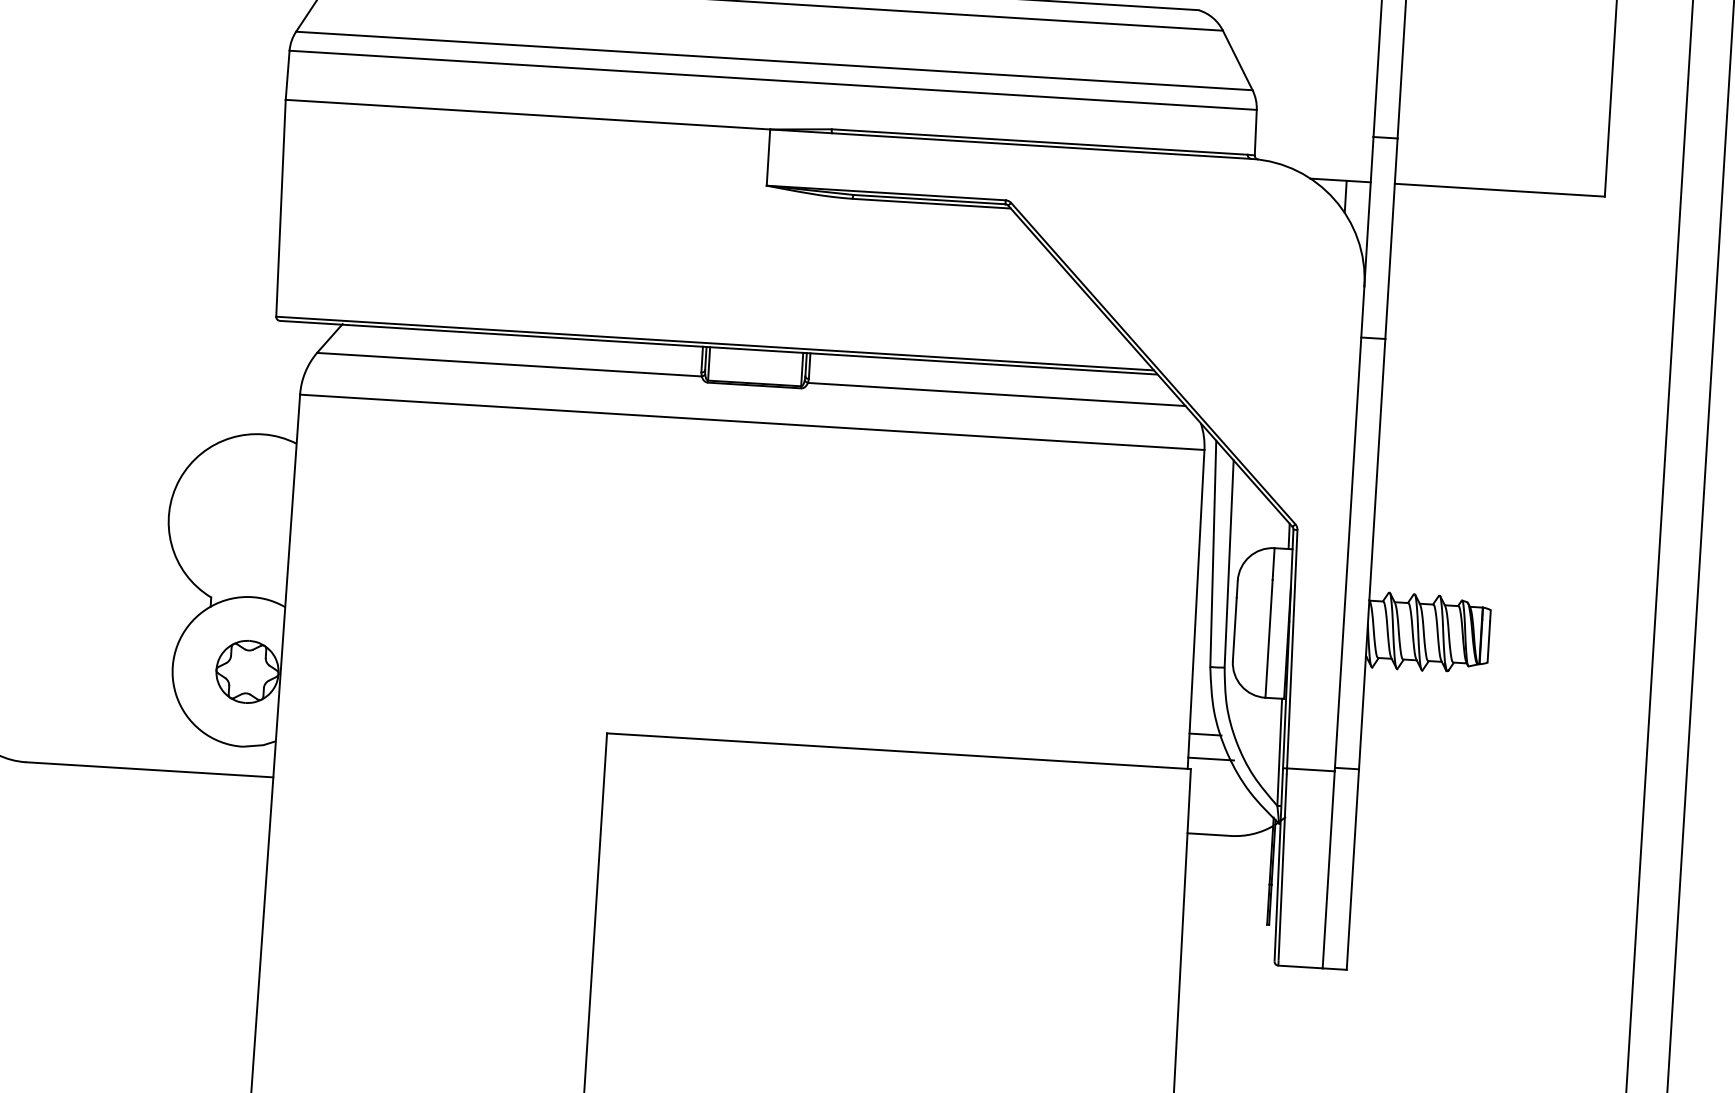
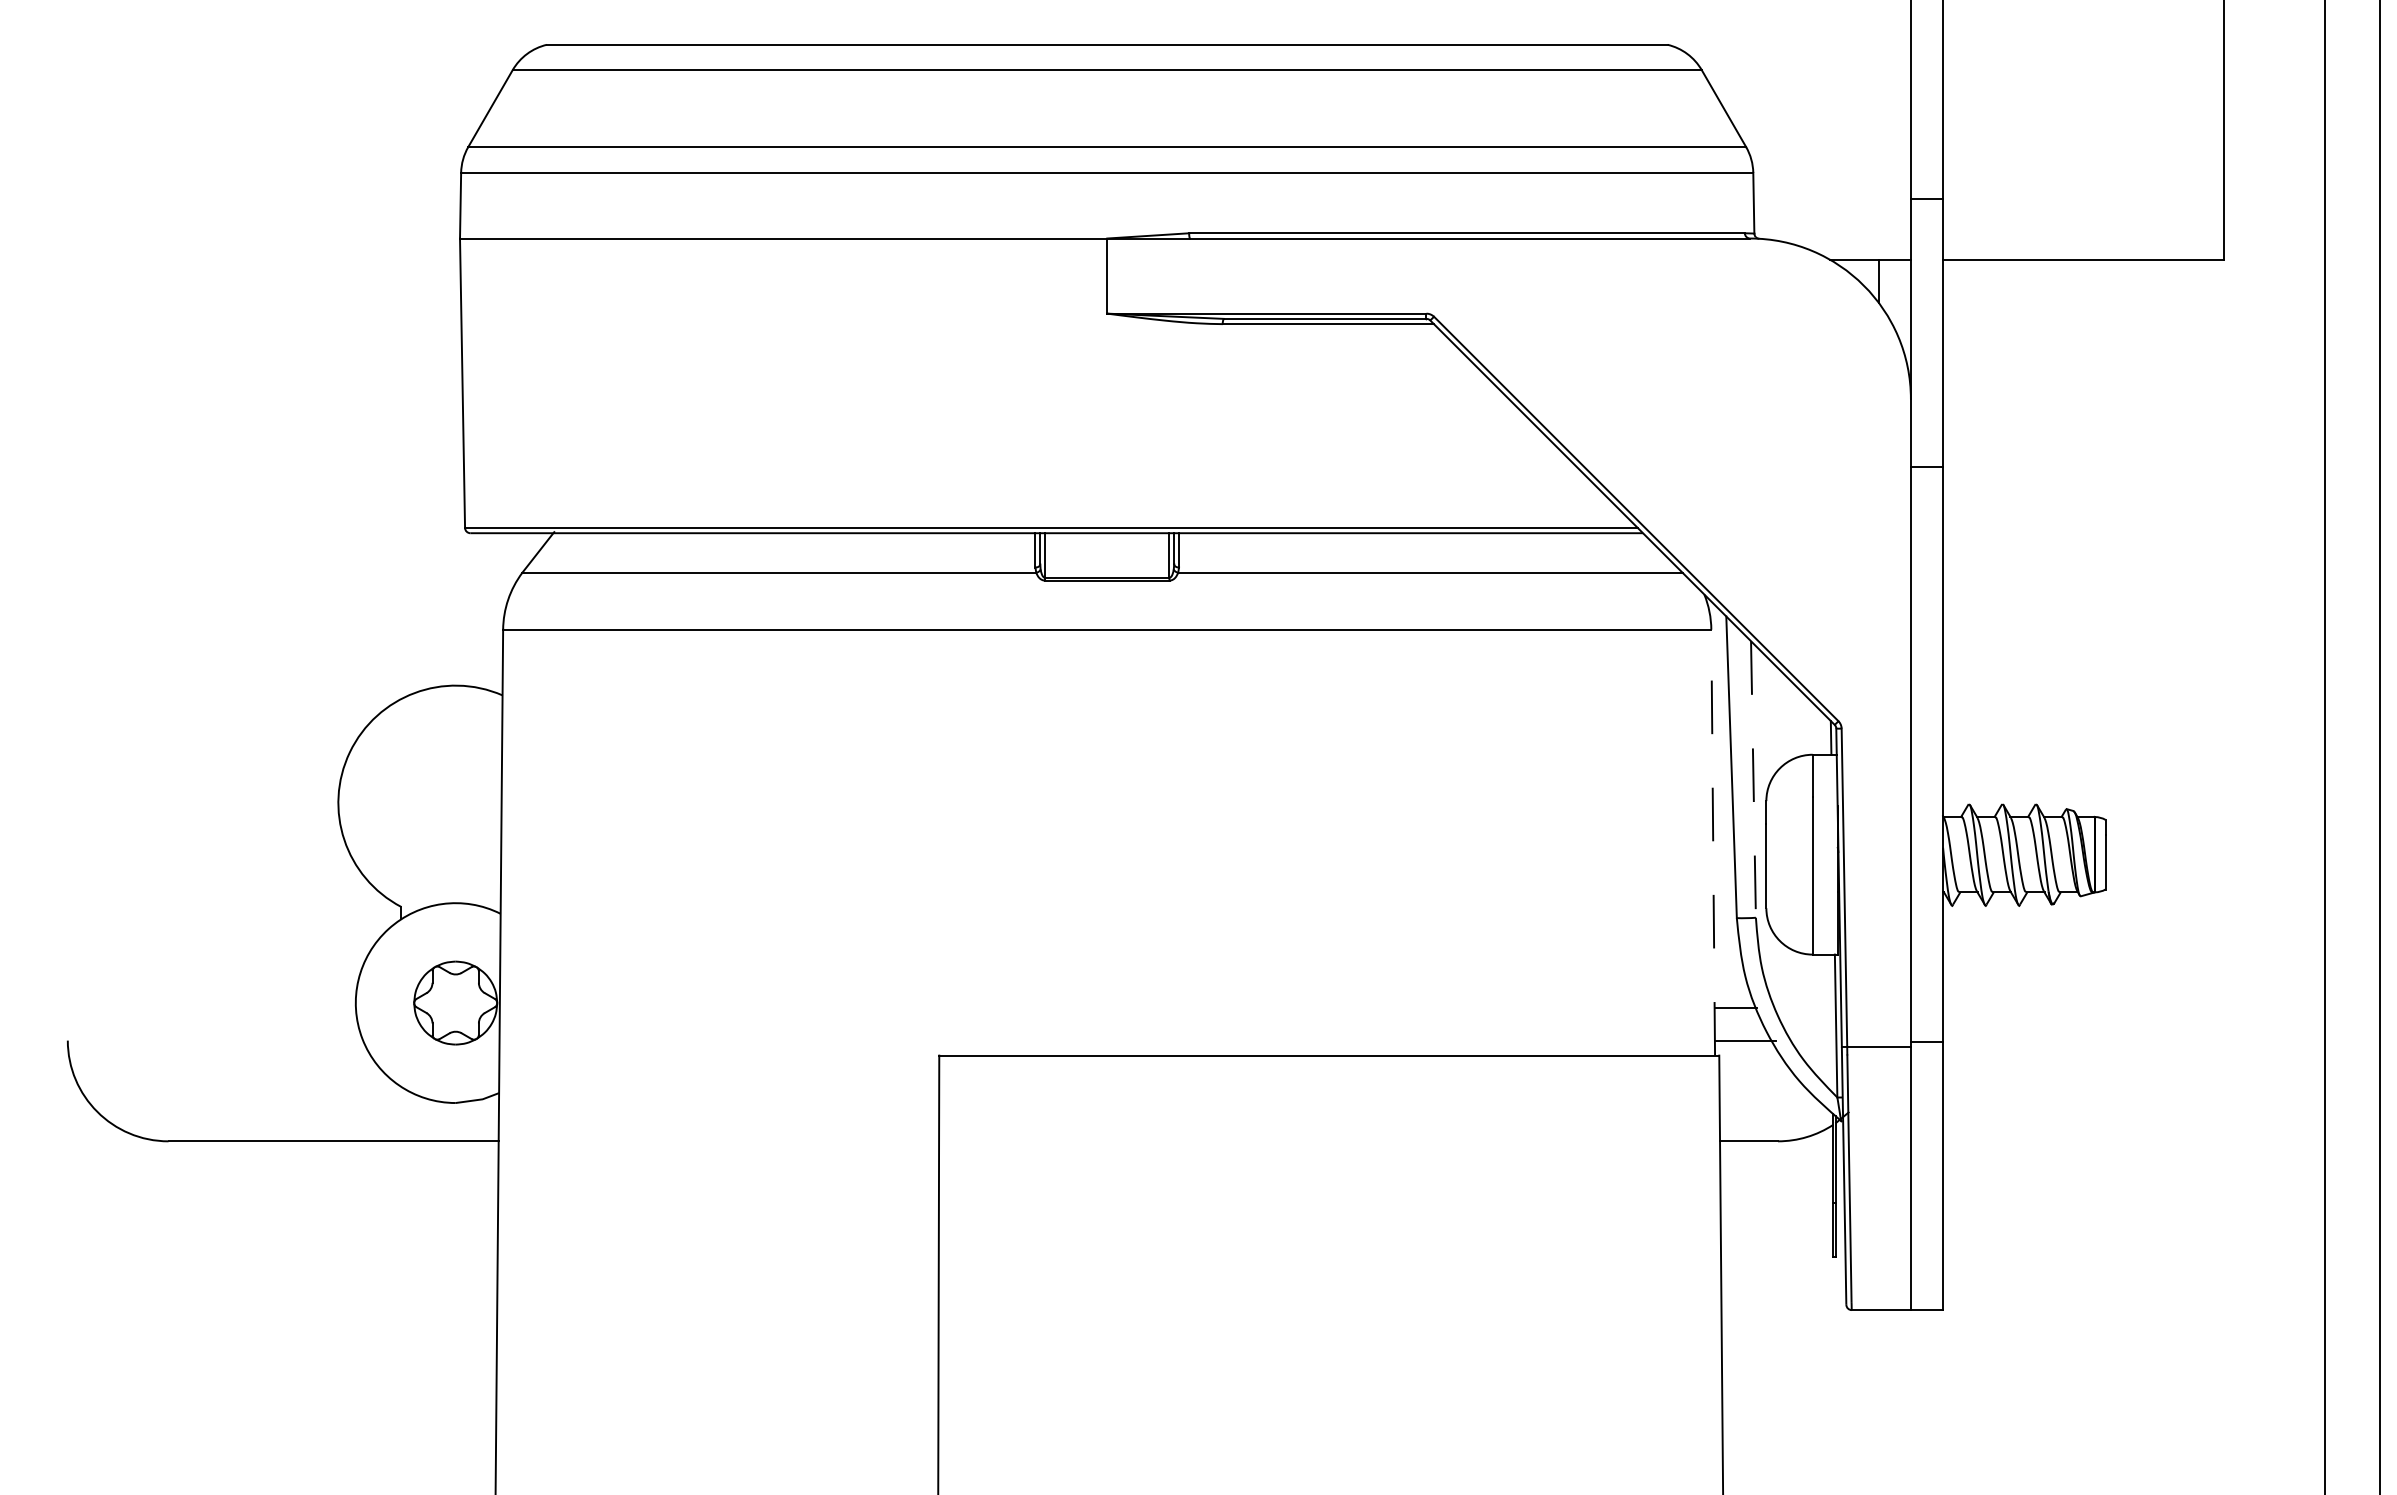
line: (1229, 564) -> (1753, 780), solid -> dashed
line: (1196, 609) -> (1713, 842), solid -> dashed

